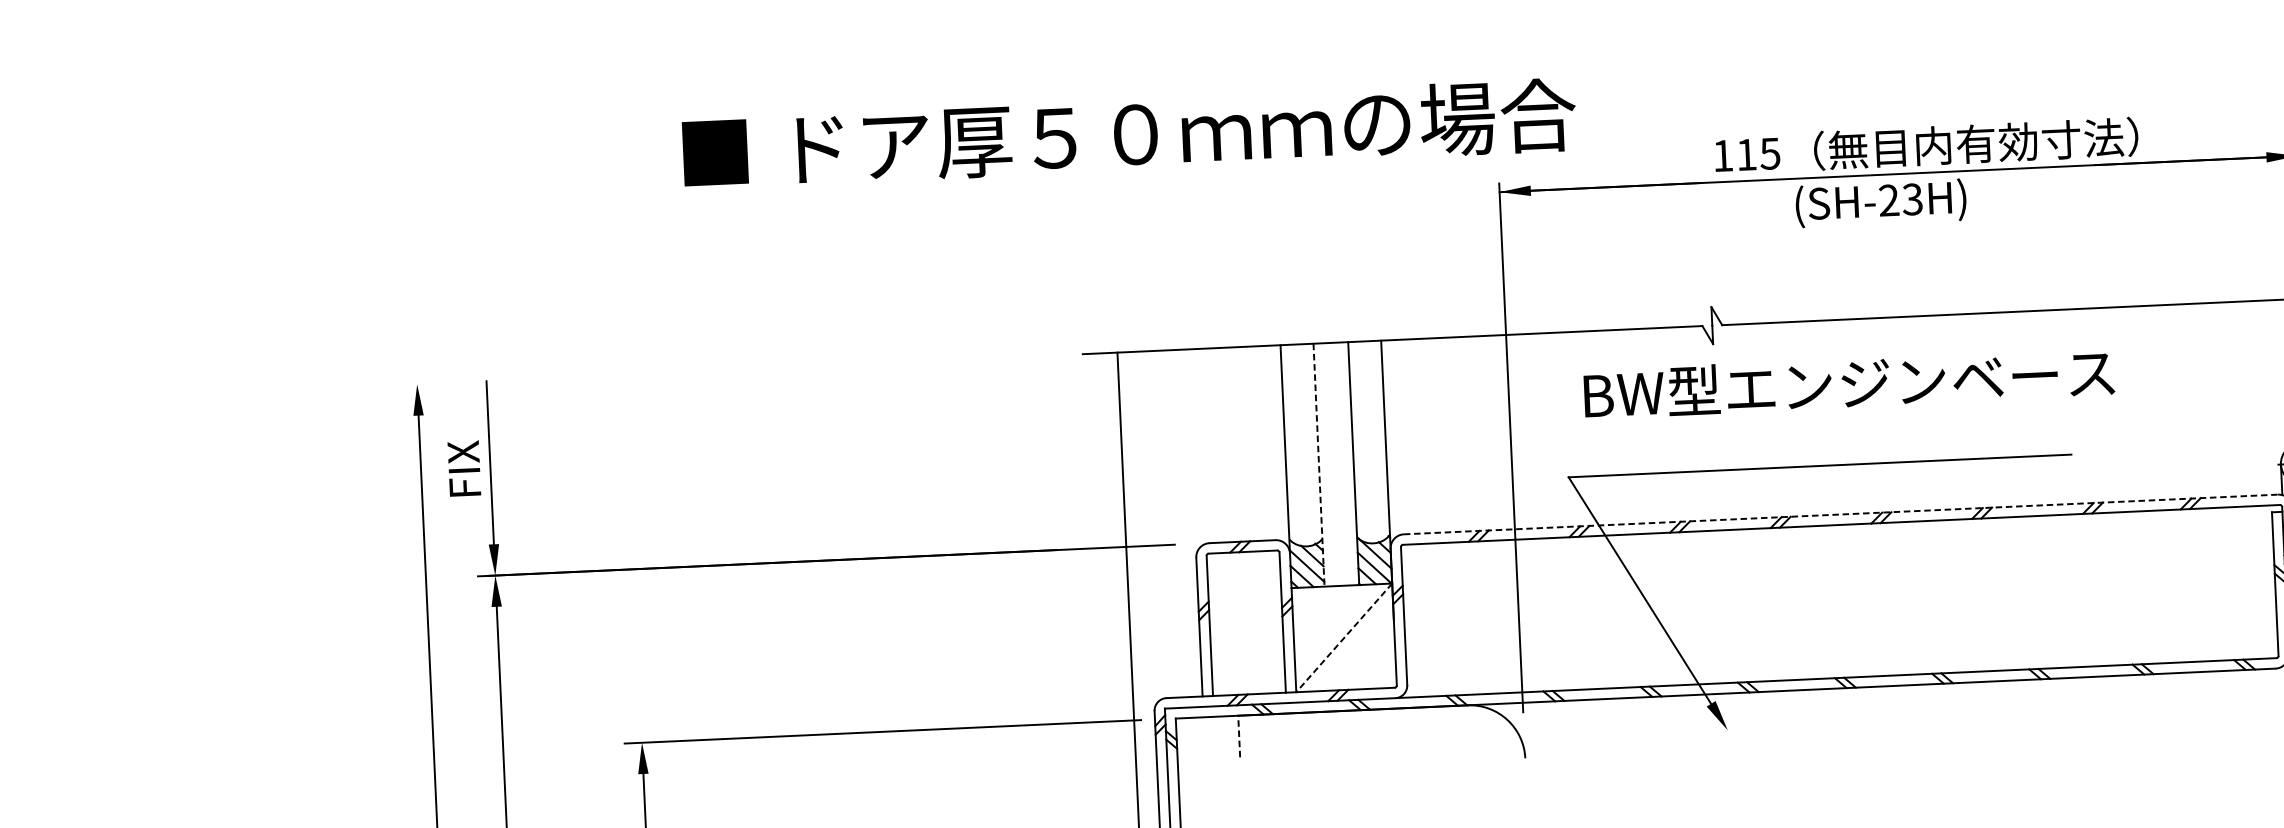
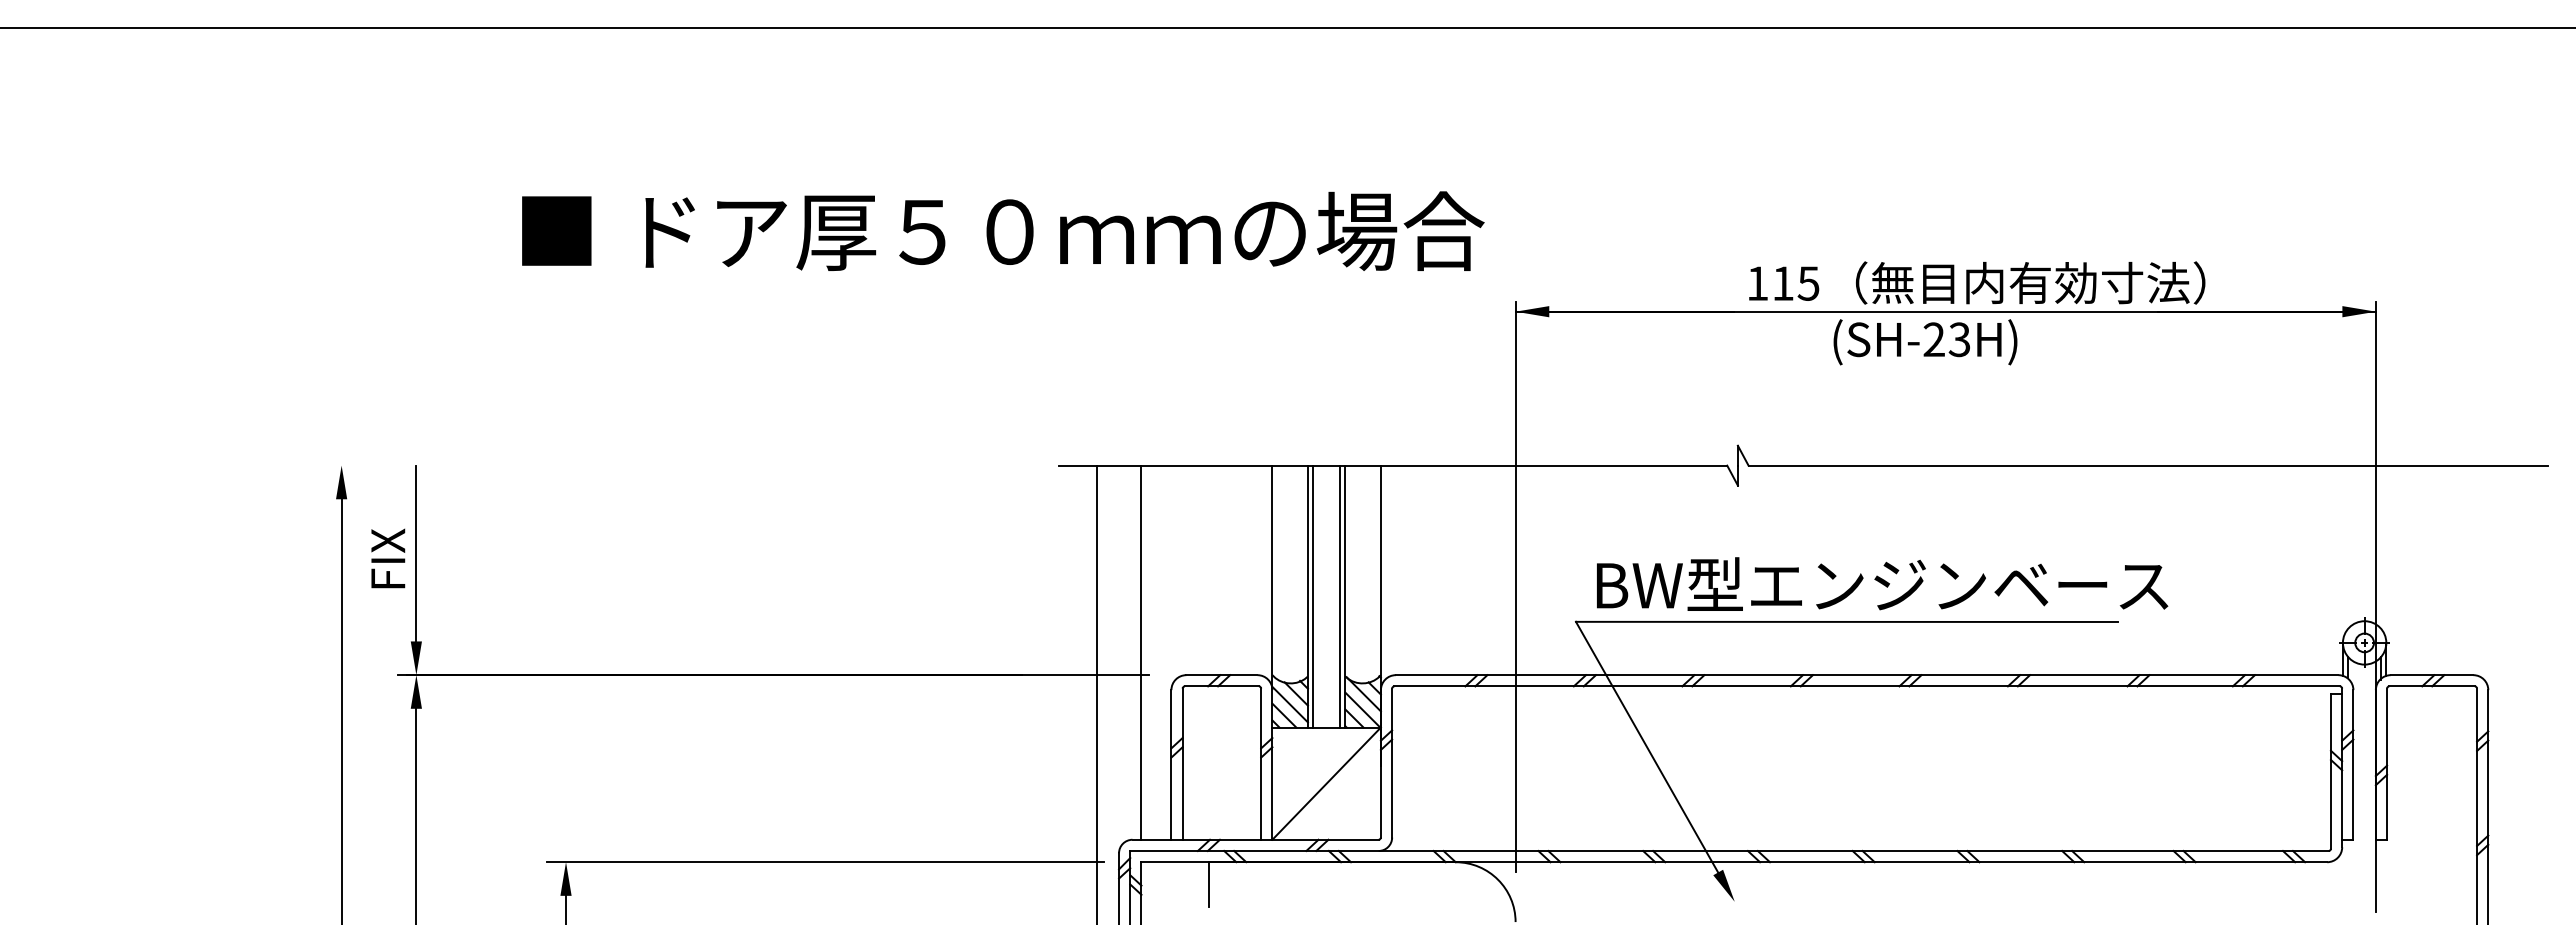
text: (1129, 133) -> (1003, 230), moved
text: (1849, 382) -> (1882, 583), moved
line: (1349, 463) -> (1340, 596), added
line: (1324, 464) -> (1313, 596), added
line: (1318, 465) -> (1307, 596), dashed -> solid
line: (1841, 514) -> (1867, 675), dashed -> solid
line: (1166, 524) -> (1141, 652), added
line: (1344, 638) -> (1326, 784), dashed -> solid
line: (1238, 736) -> (1208, 884), dashed -> solid

